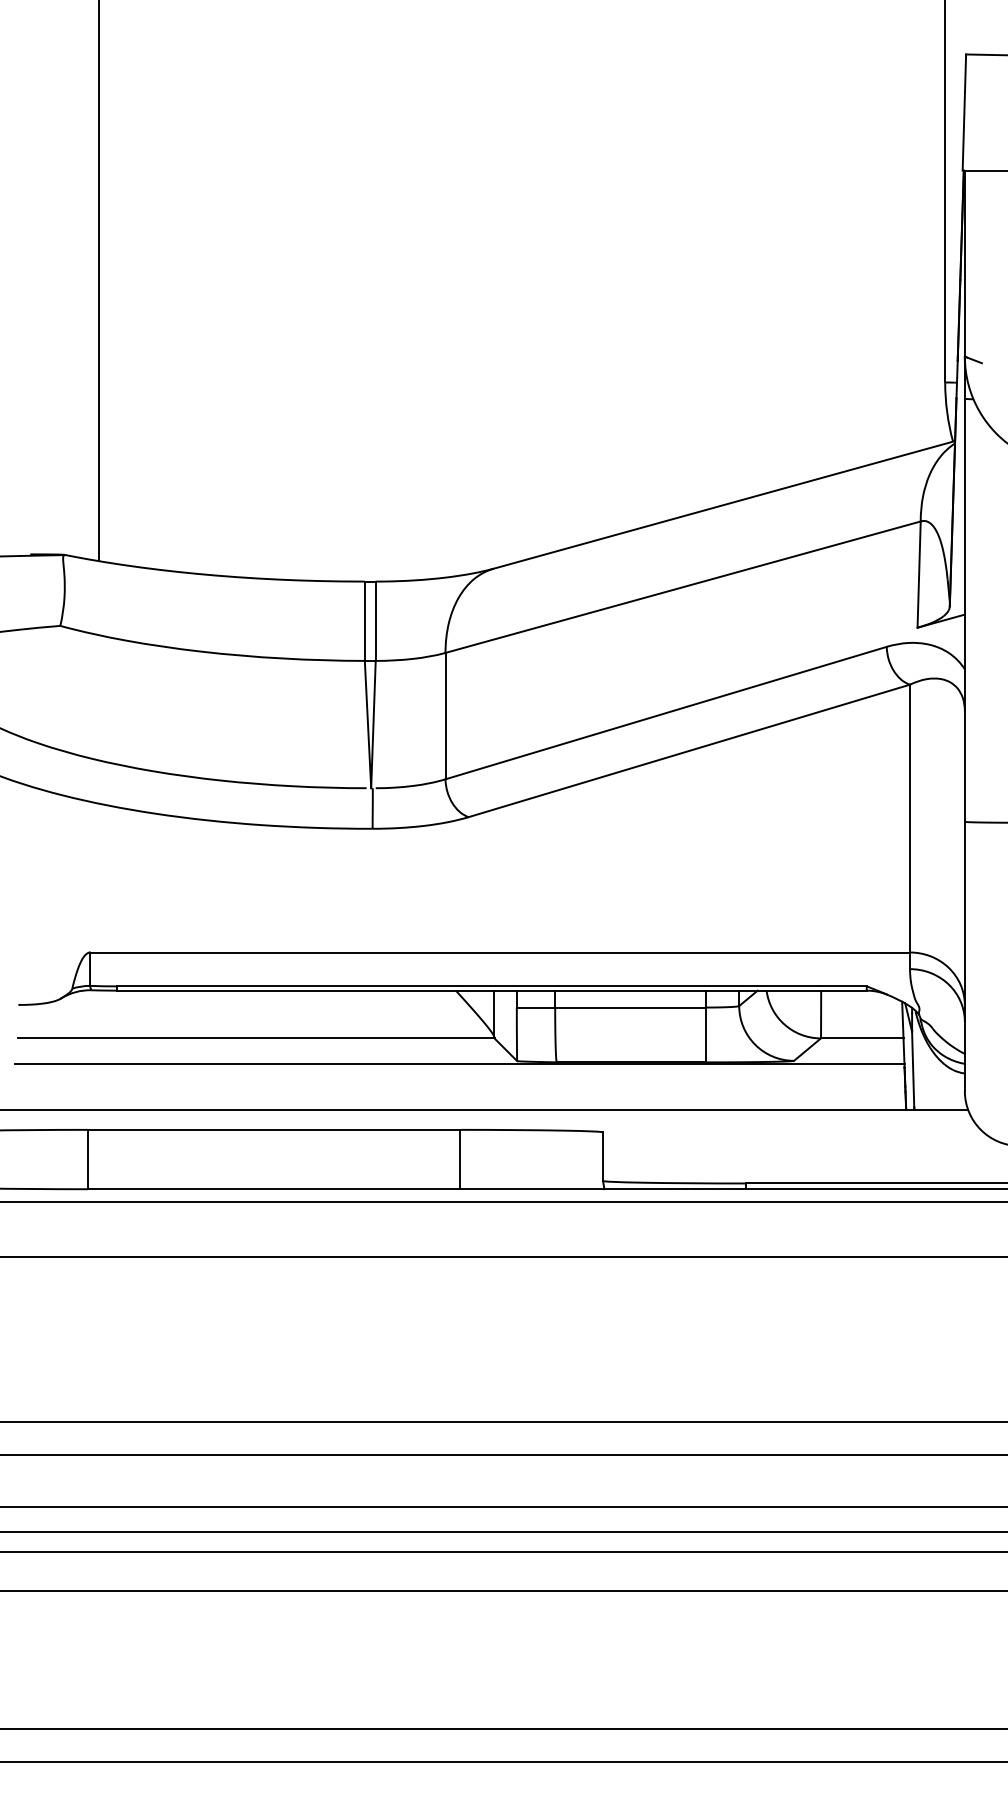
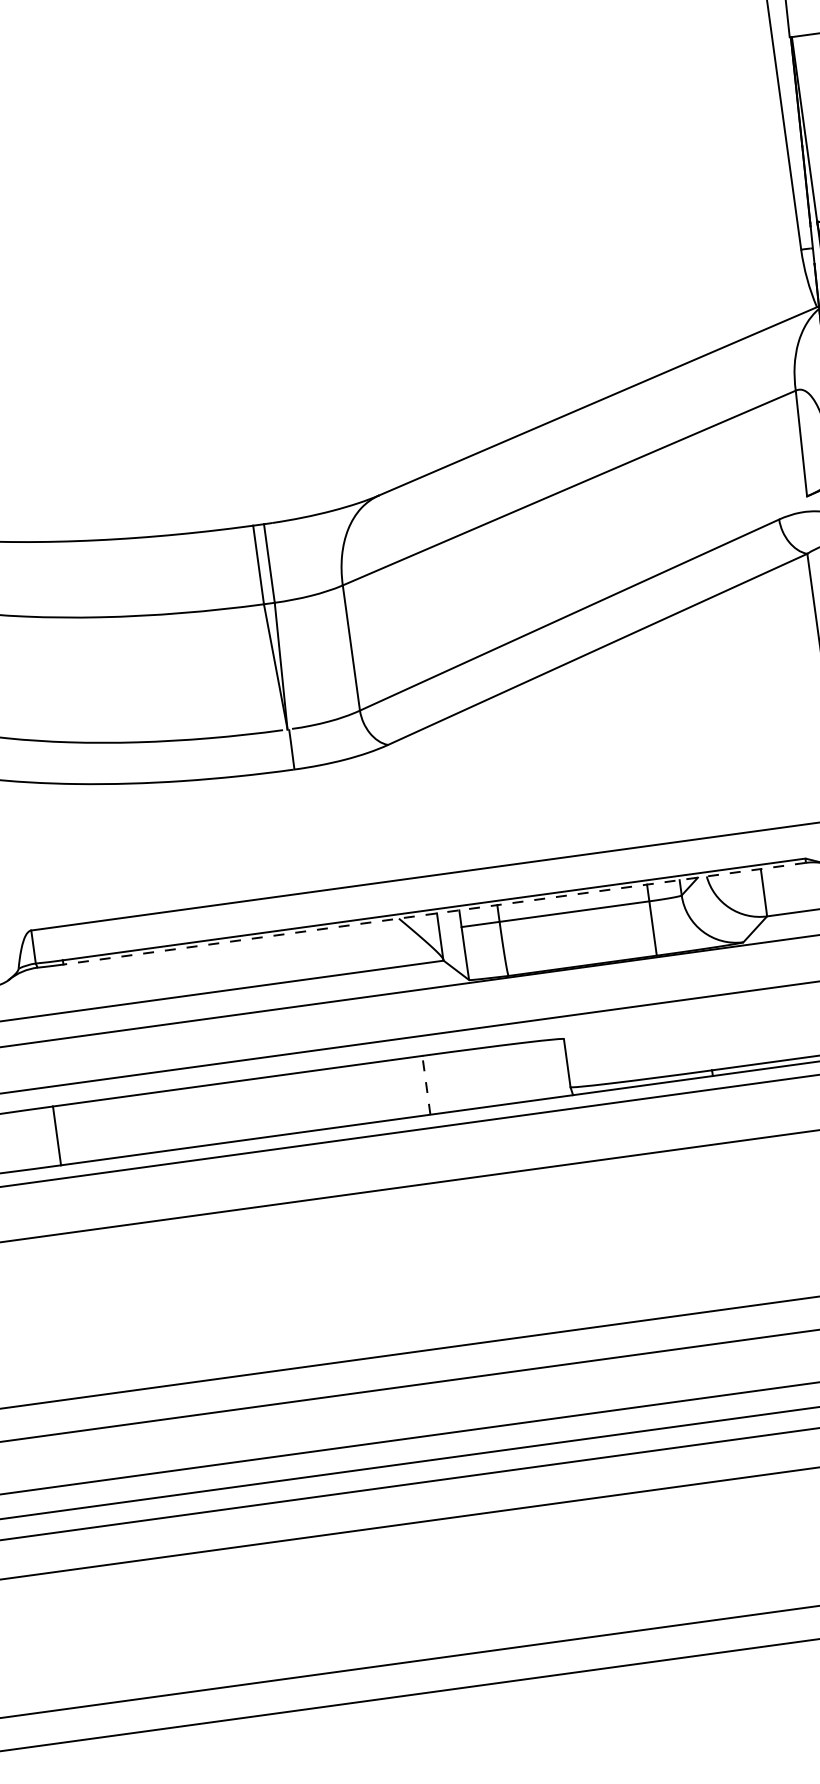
line: (491, 990) -> (434, 913), solid -> dashed
line: (460, 1159) -> (426, 1085), solid -> dashed

